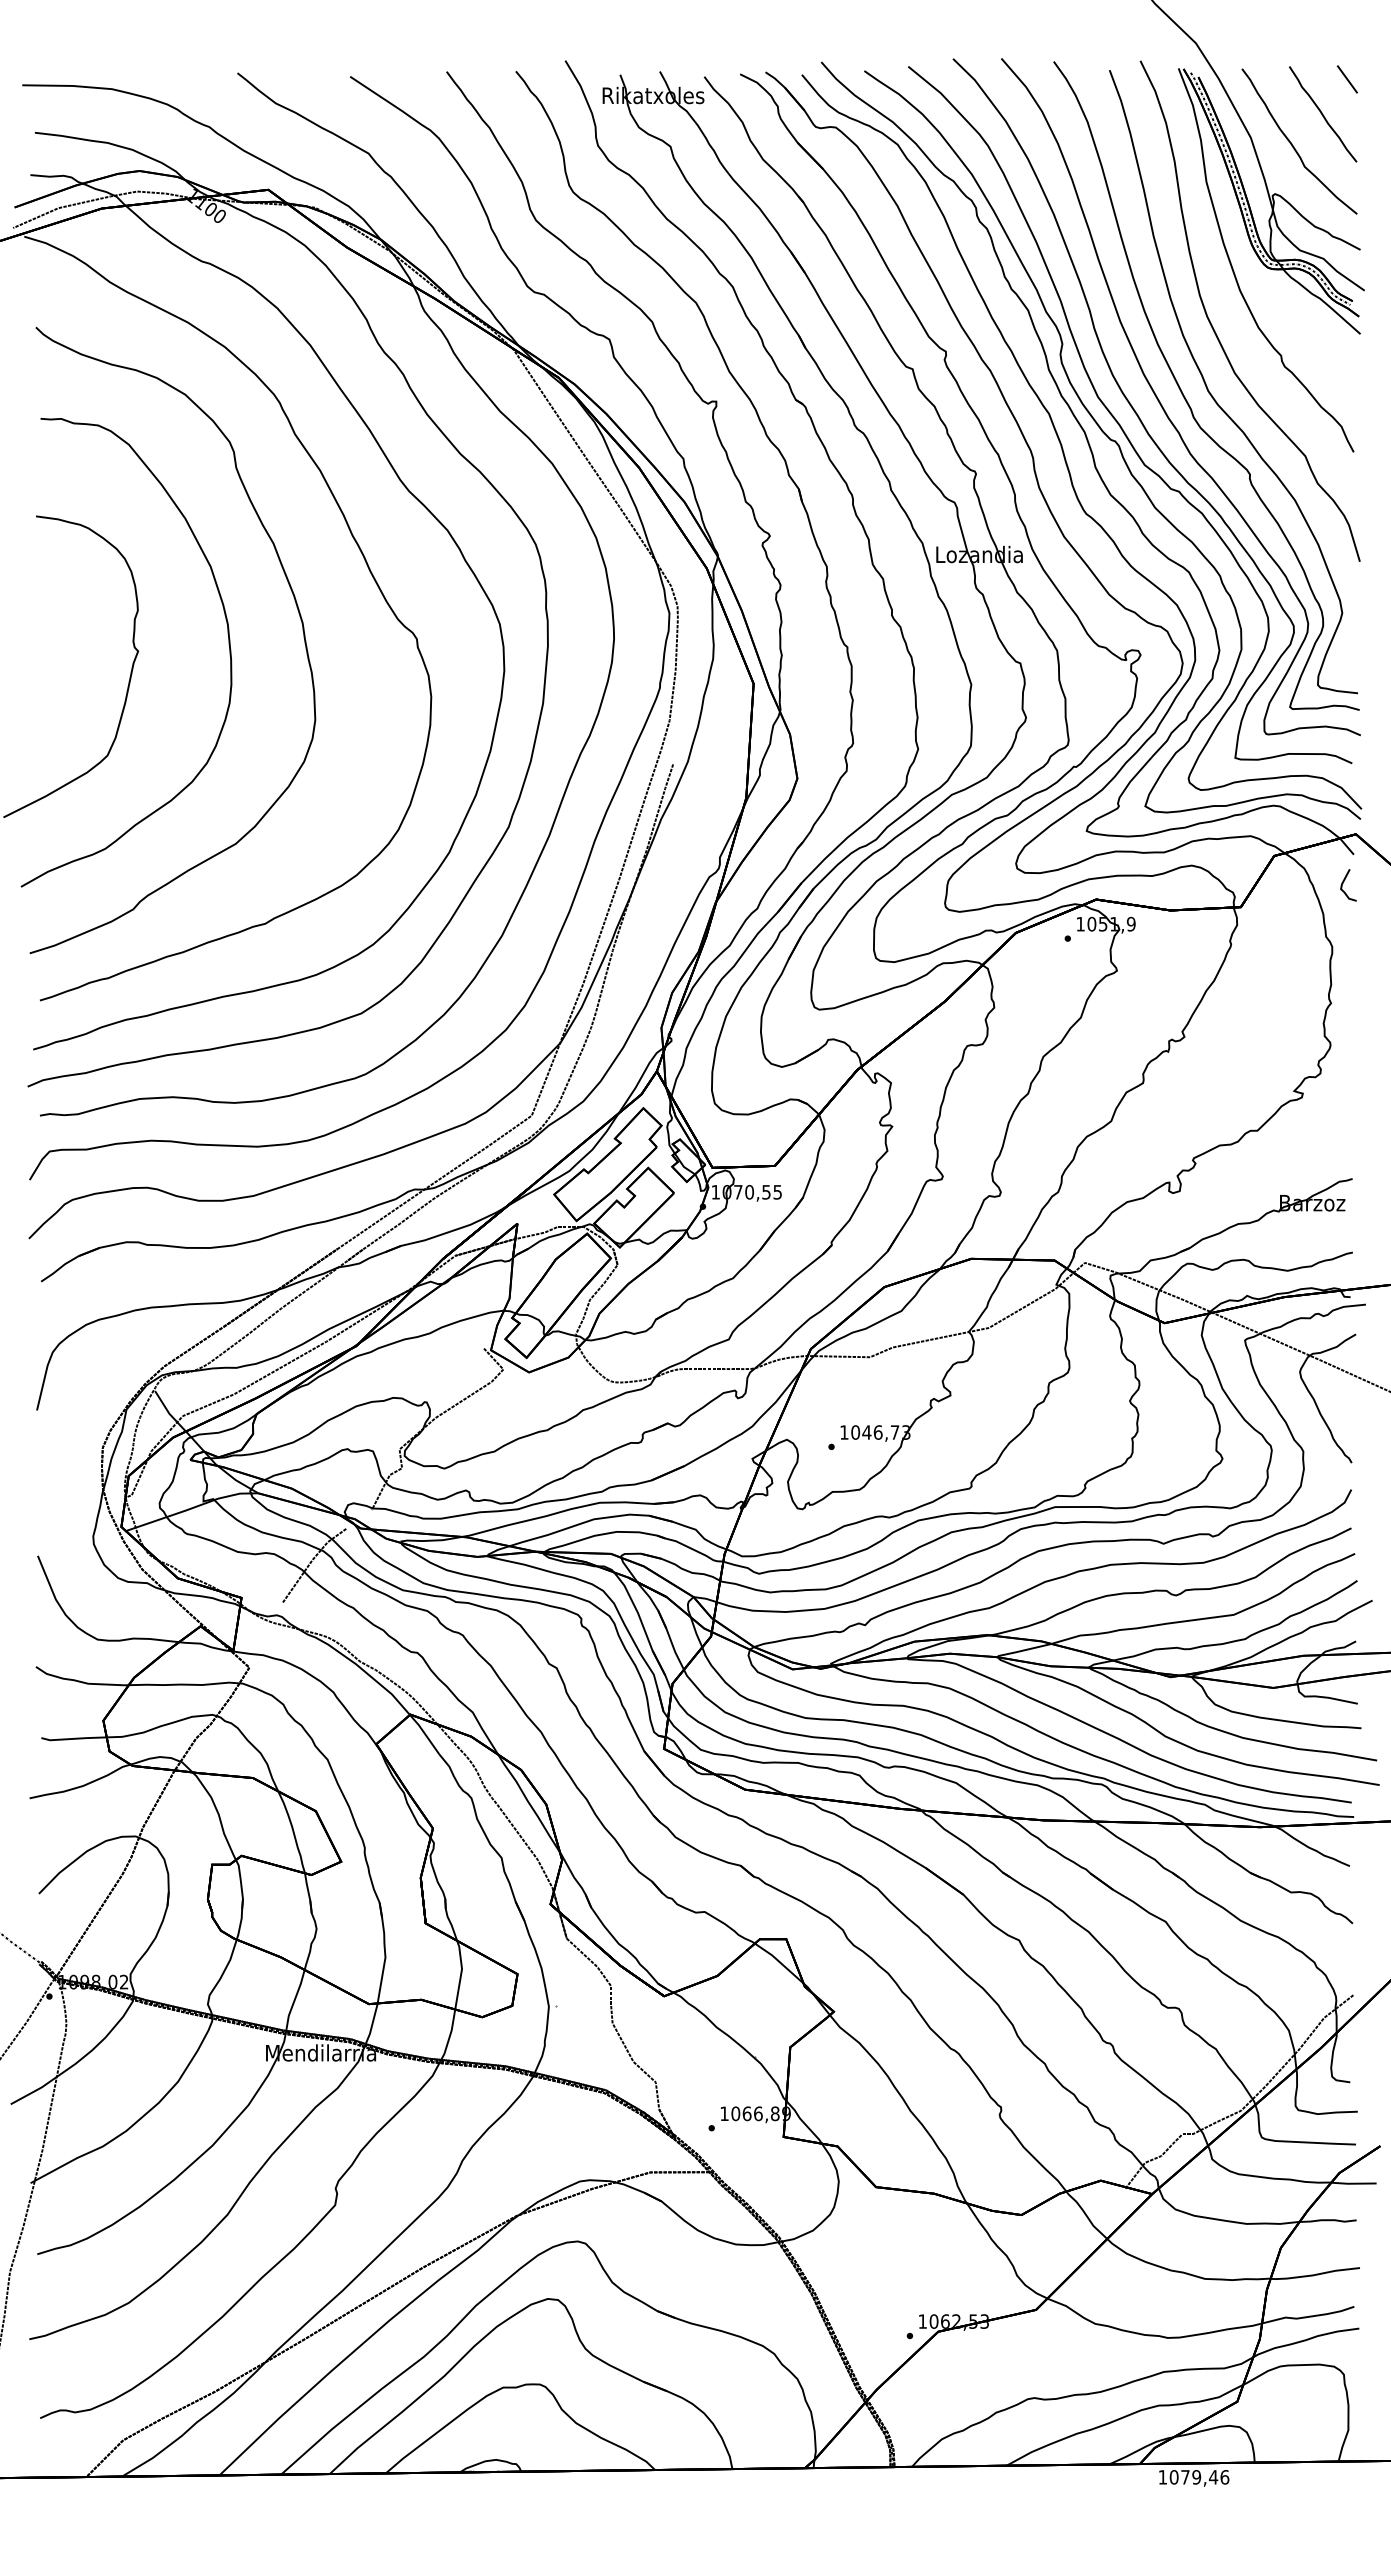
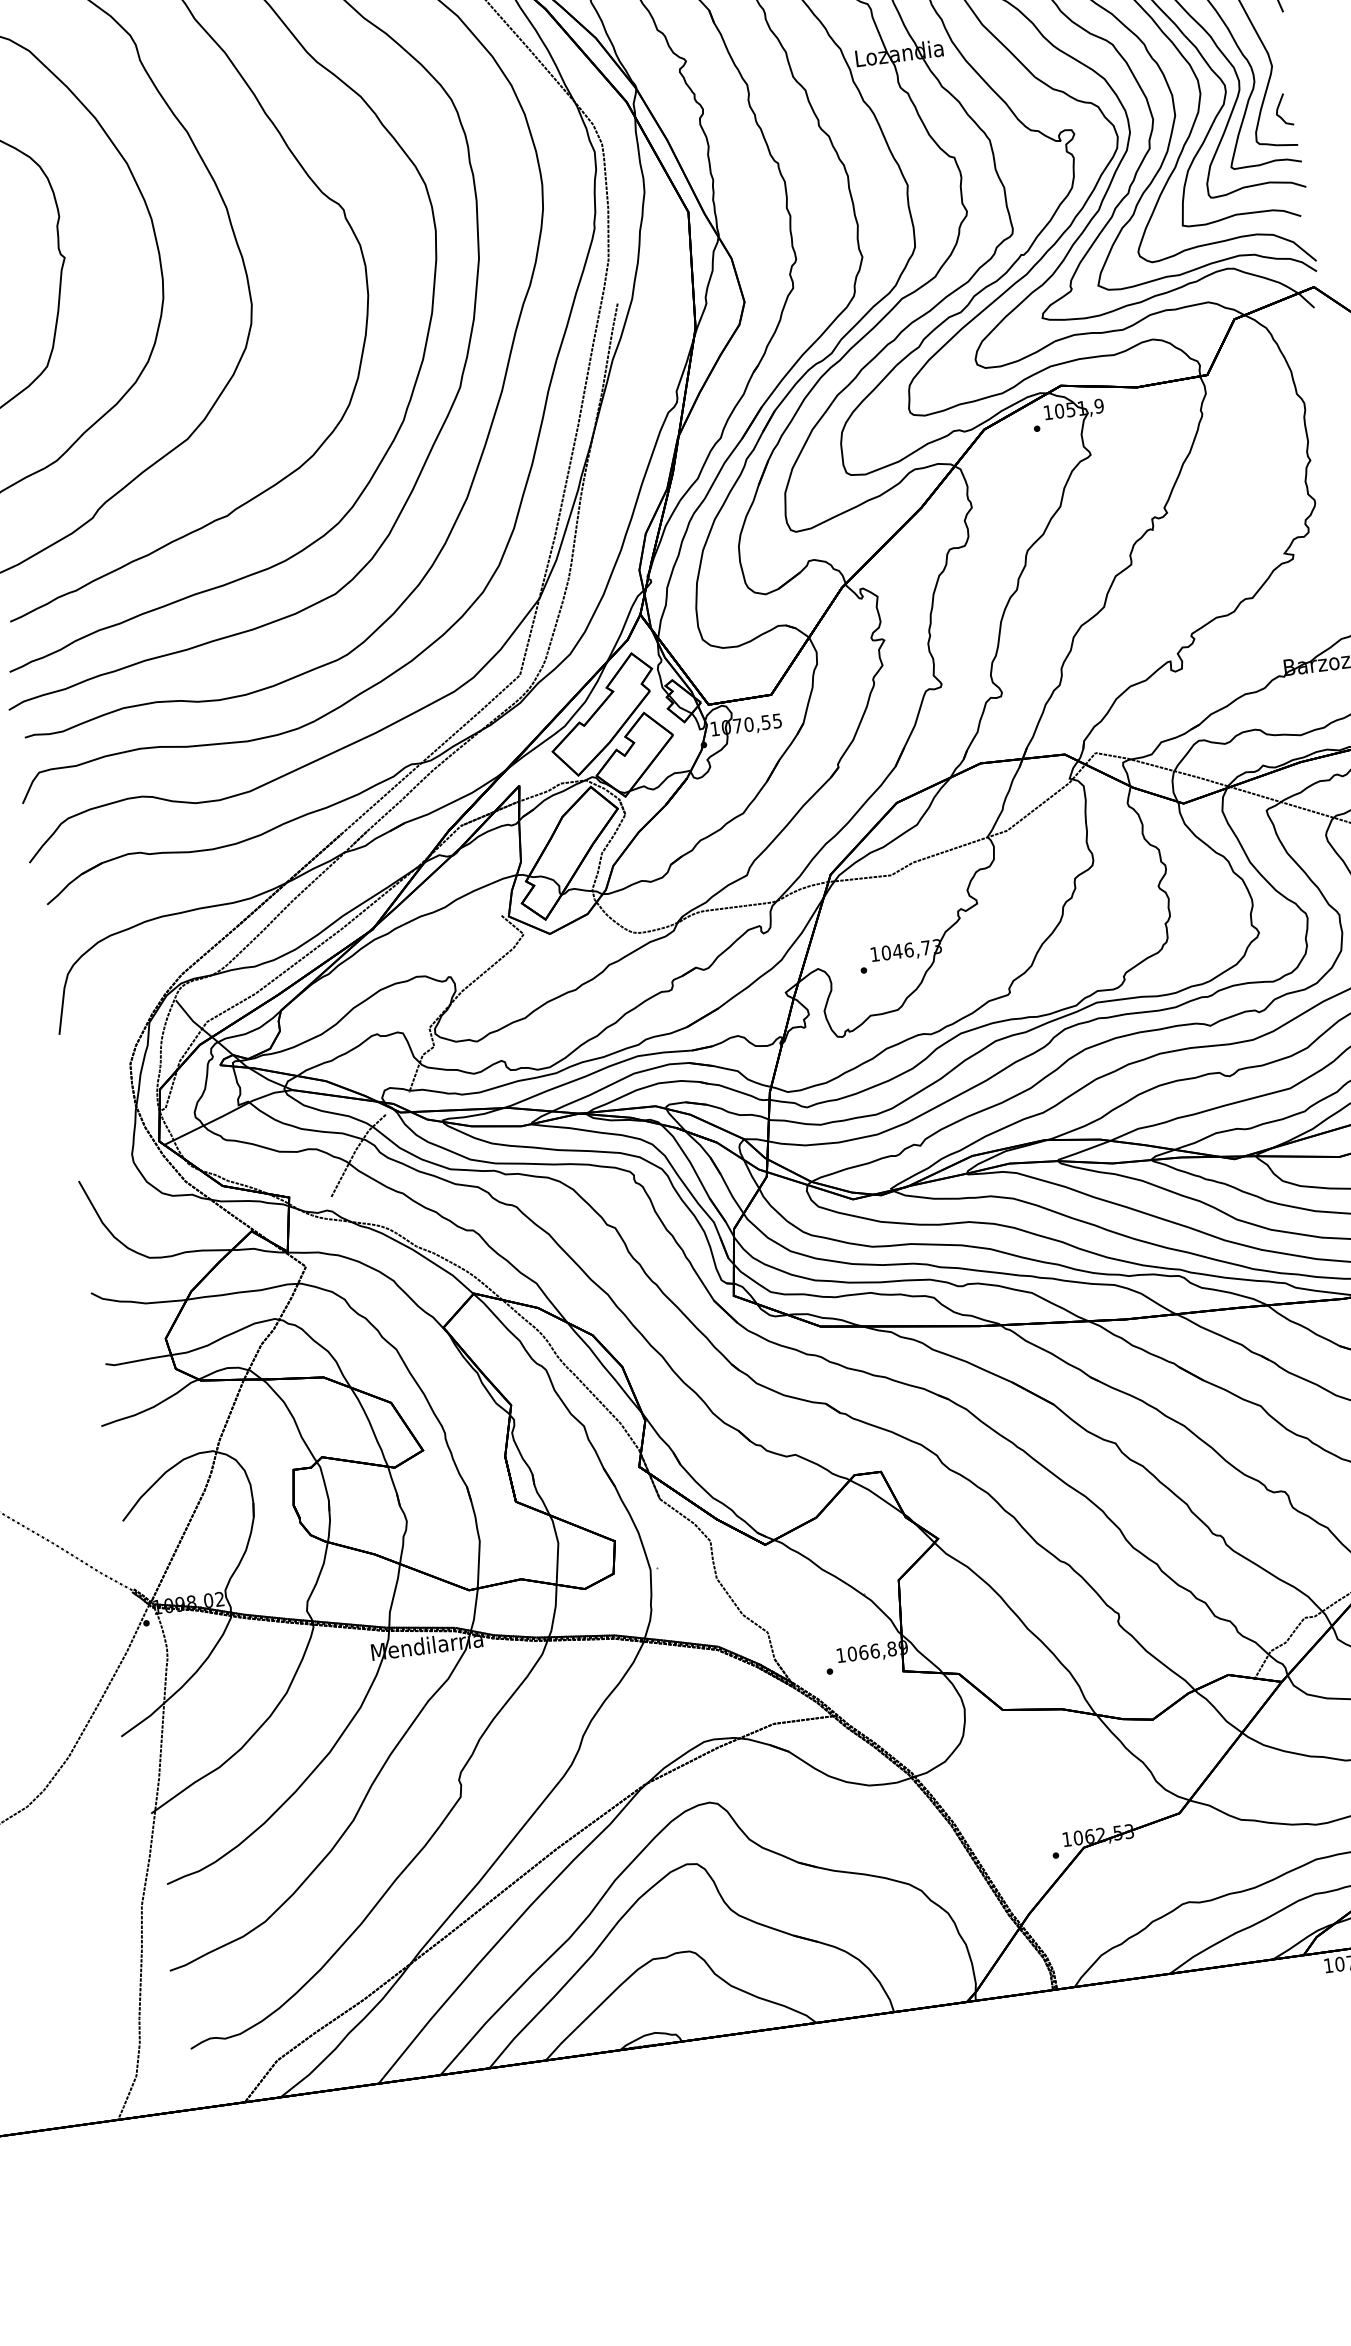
curve: (1343, 883) -> (1278, 108), moved

